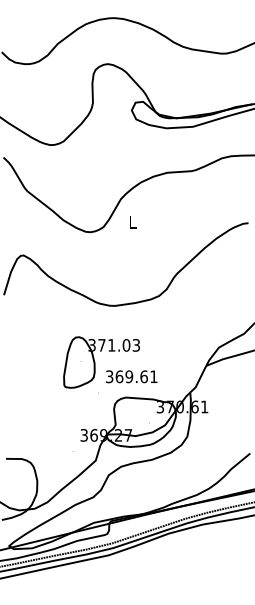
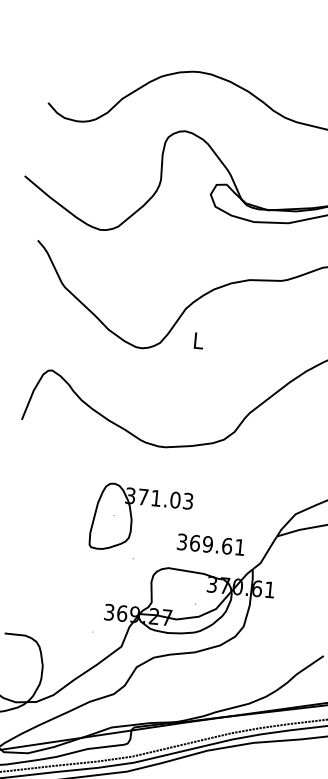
text: (131, 376) -> (210, 544), moved

